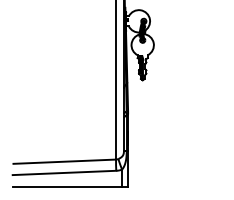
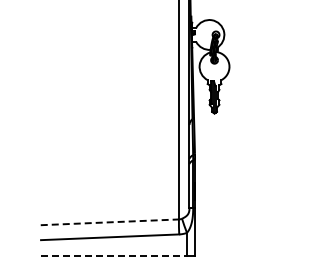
line: (64, 161) -> (109, 222), solid -> dashed
line: (67, 187) -> (114, 256), solid -> dashed

